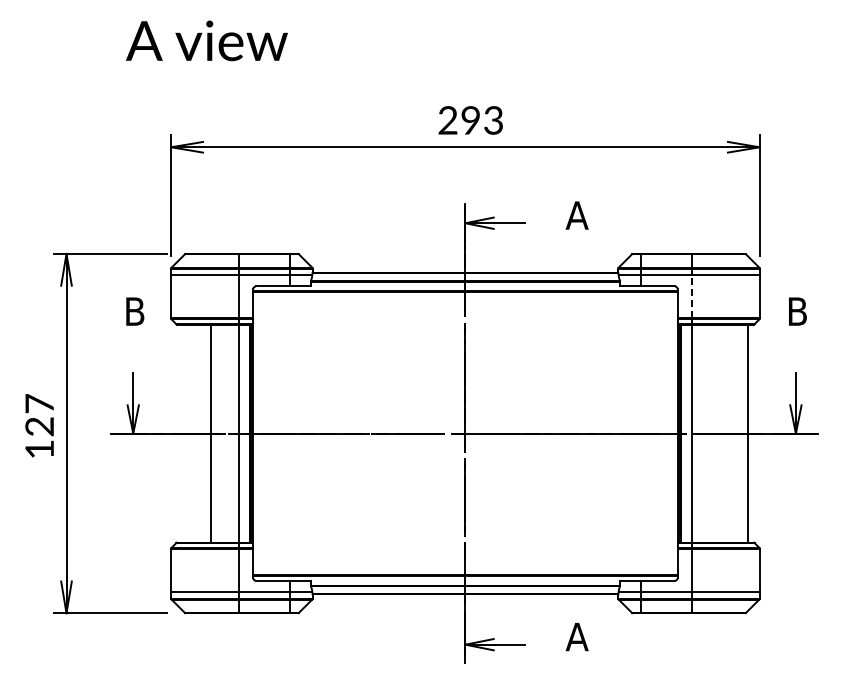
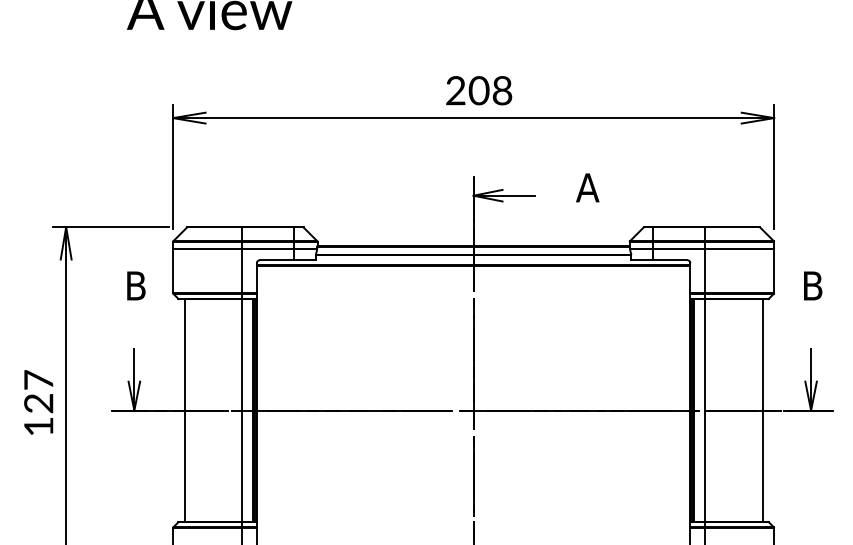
text: (481, 120) -> (490, 90), 293 -> 208
line: (691, 296) -> (704, 270), dashed -> solid
line: (210, 433) -> (184, 410), moved

